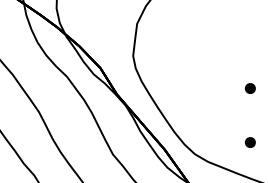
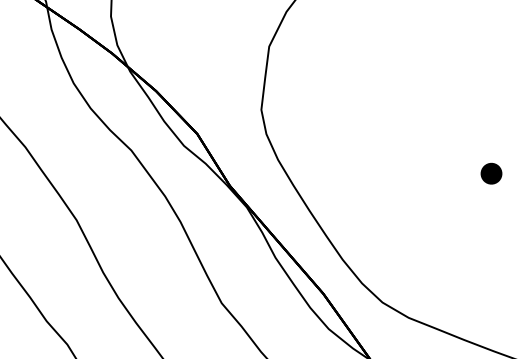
part: (250, 142) -> (491, 279), removed

